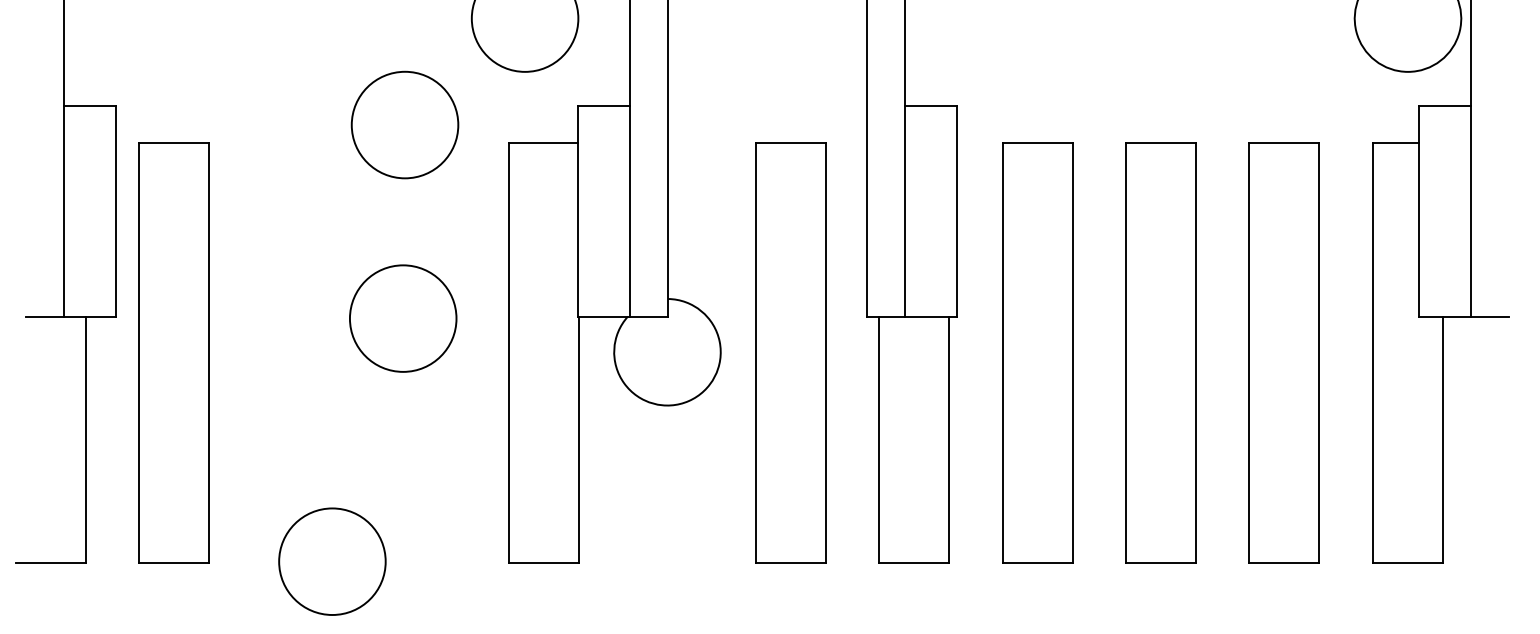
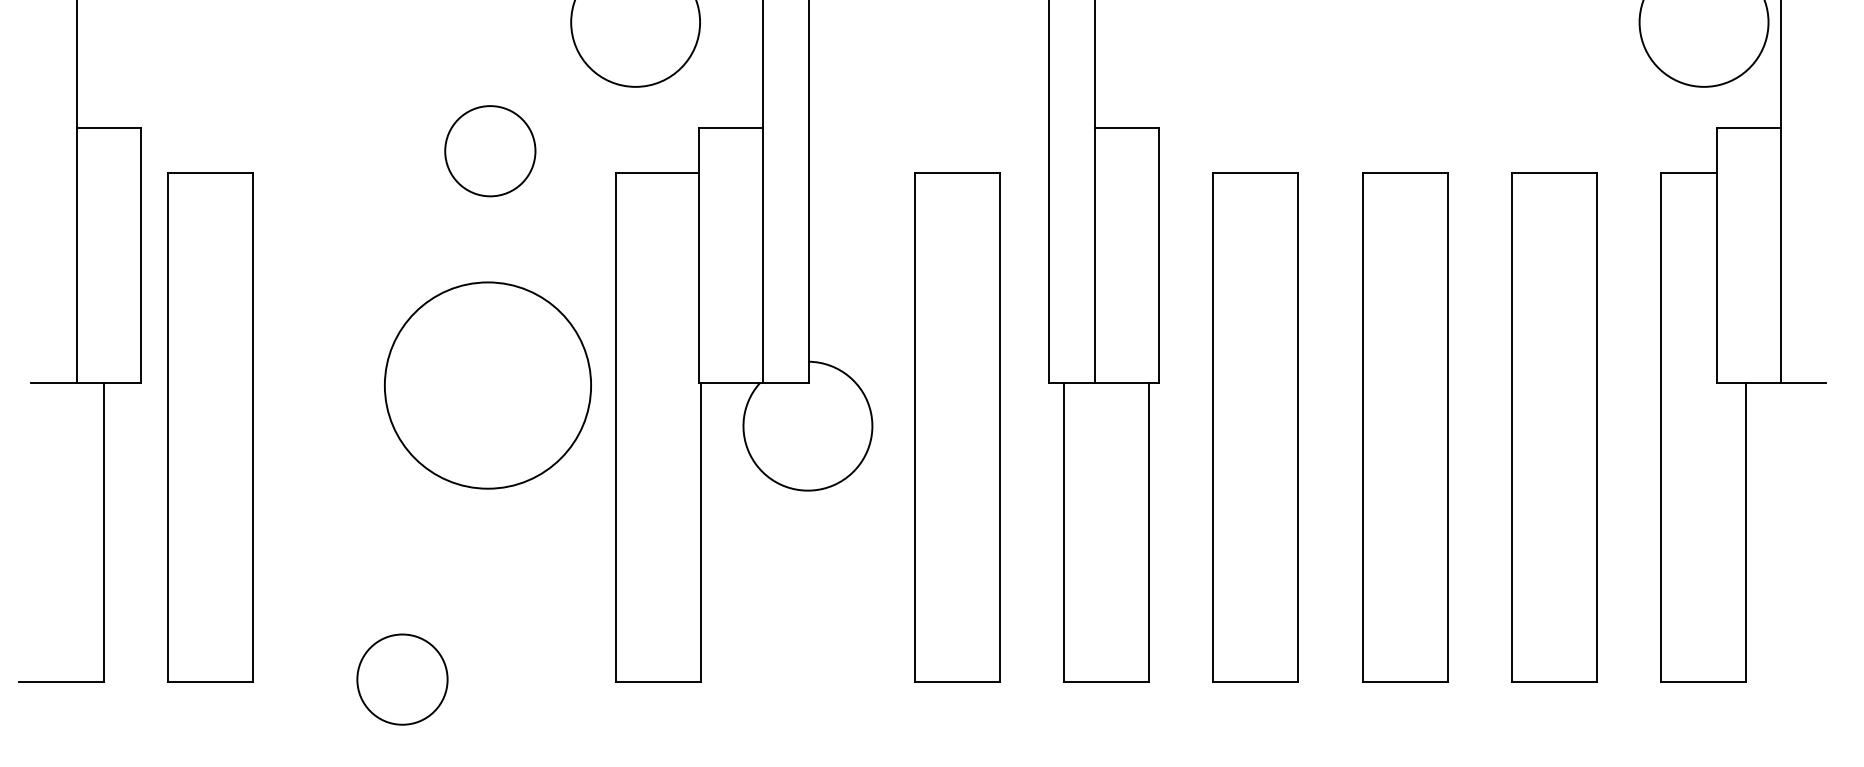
circle: (404, 124) -> (489, 150), size x0.7
circle: (403, 318) -> (488, 385), size x1.6
circle: (332, 561) -> (402, 679), size x0.7

